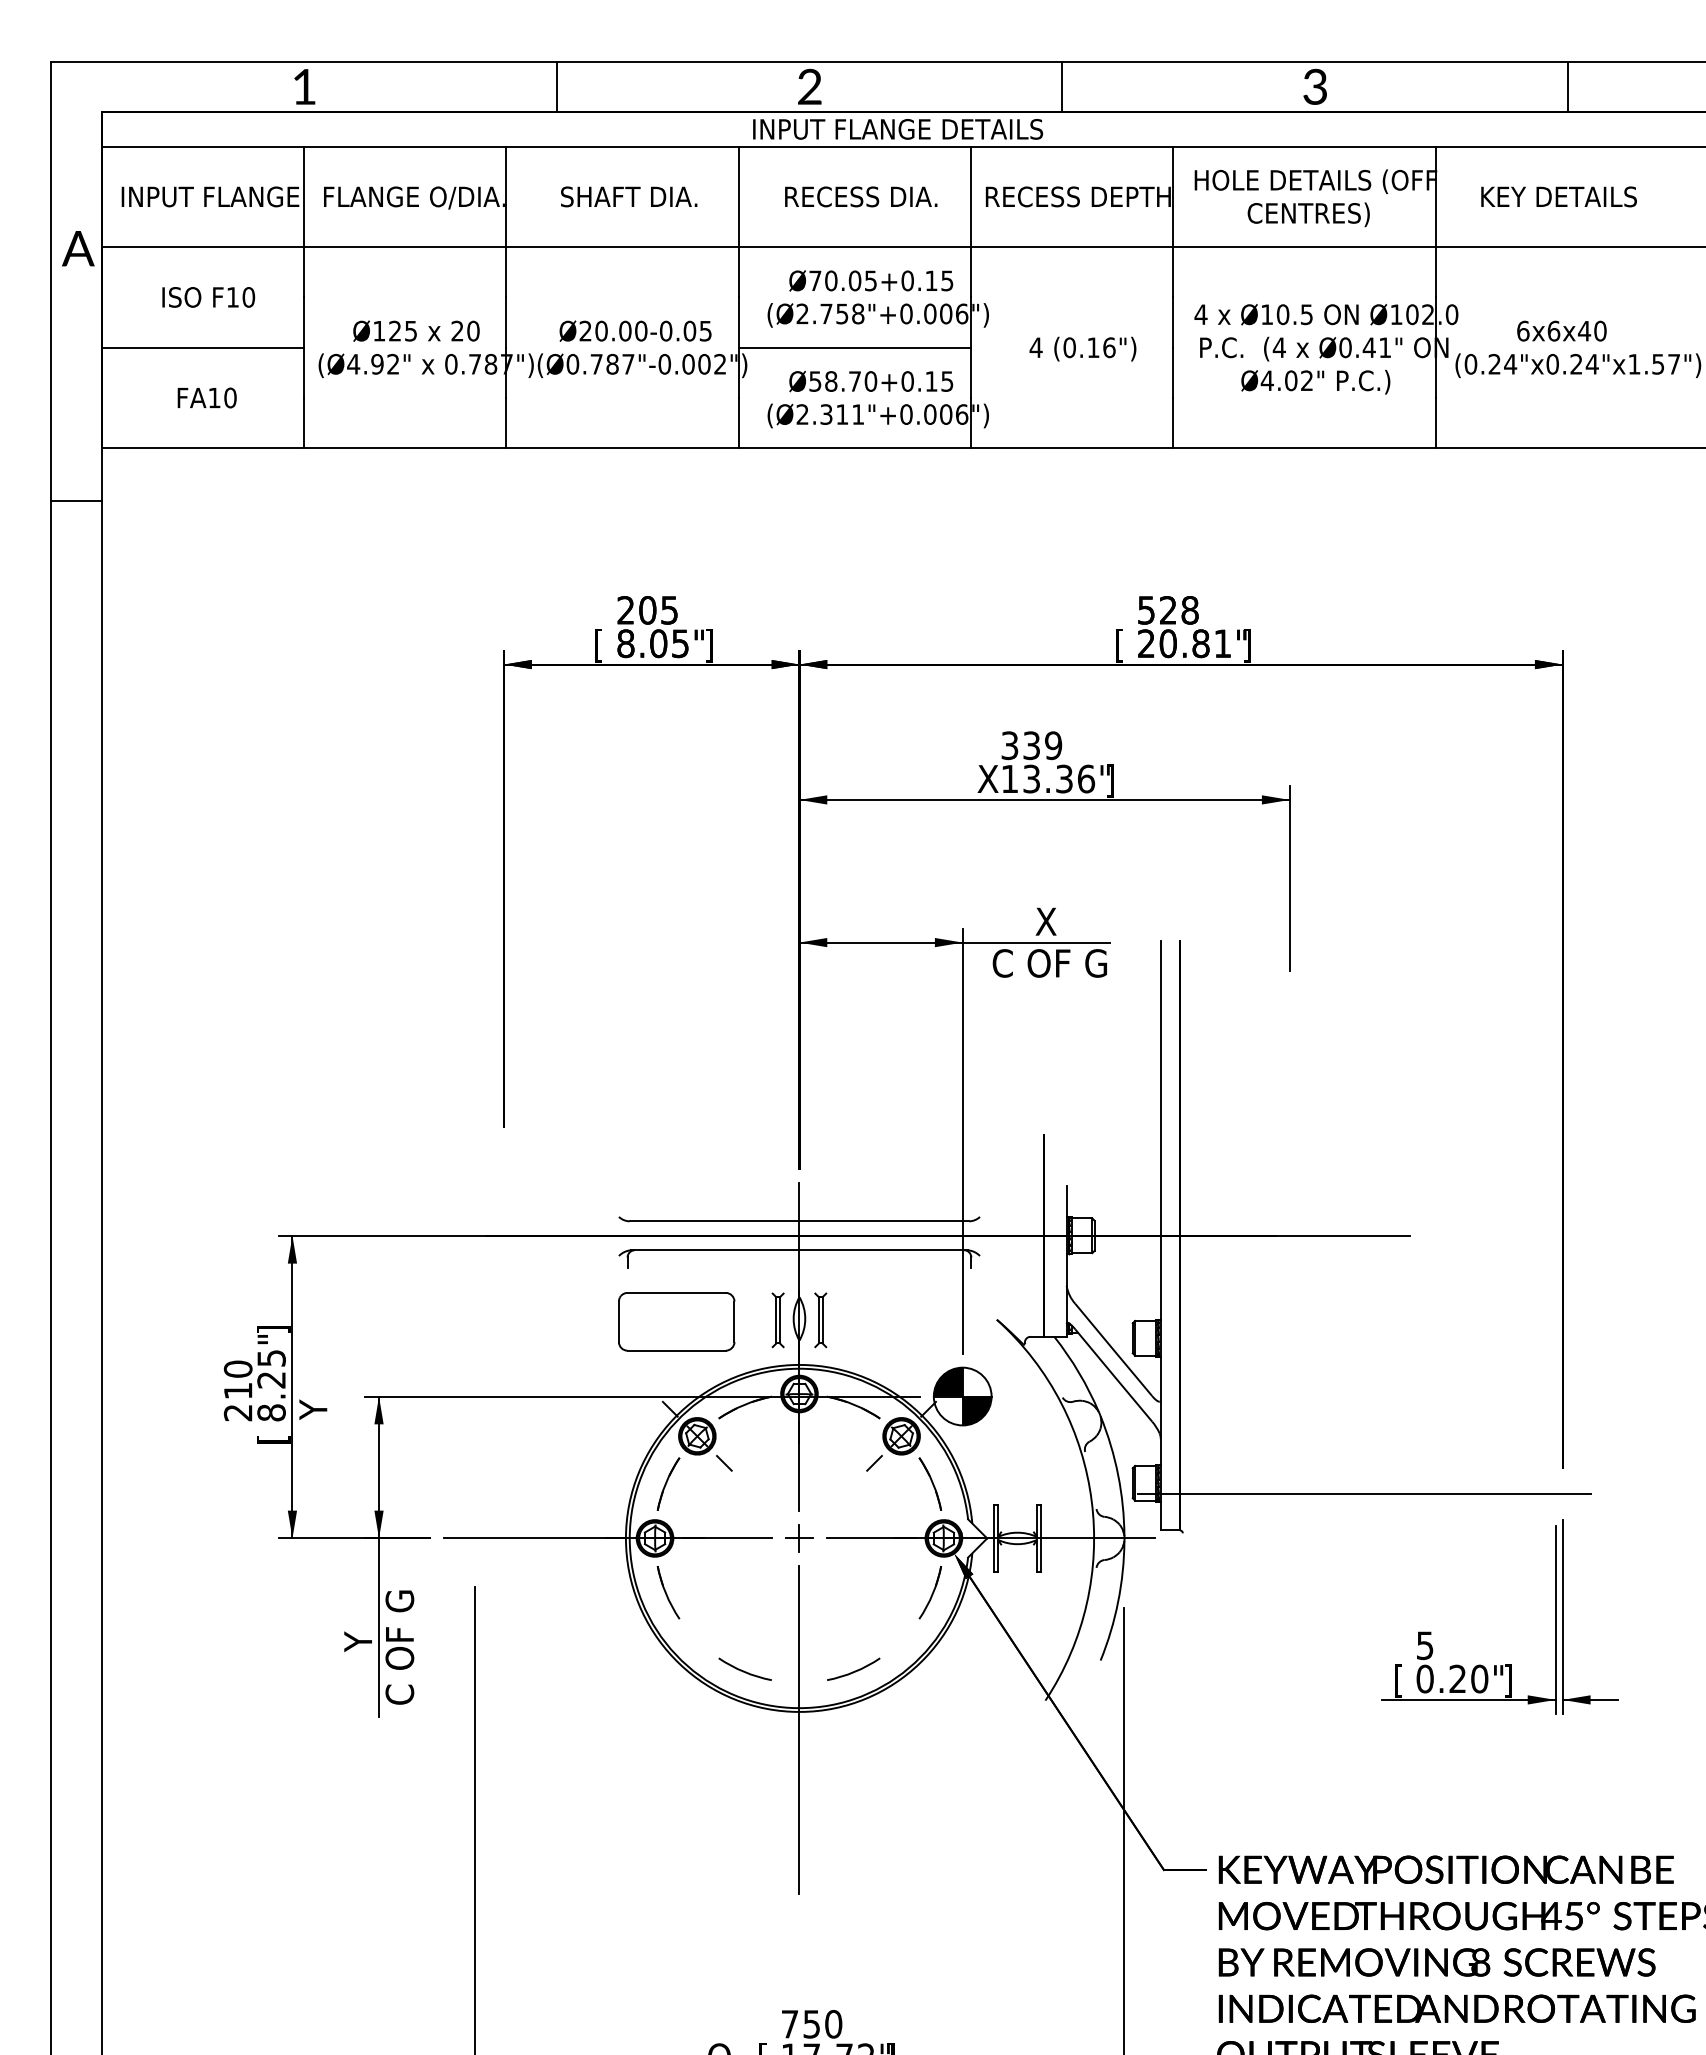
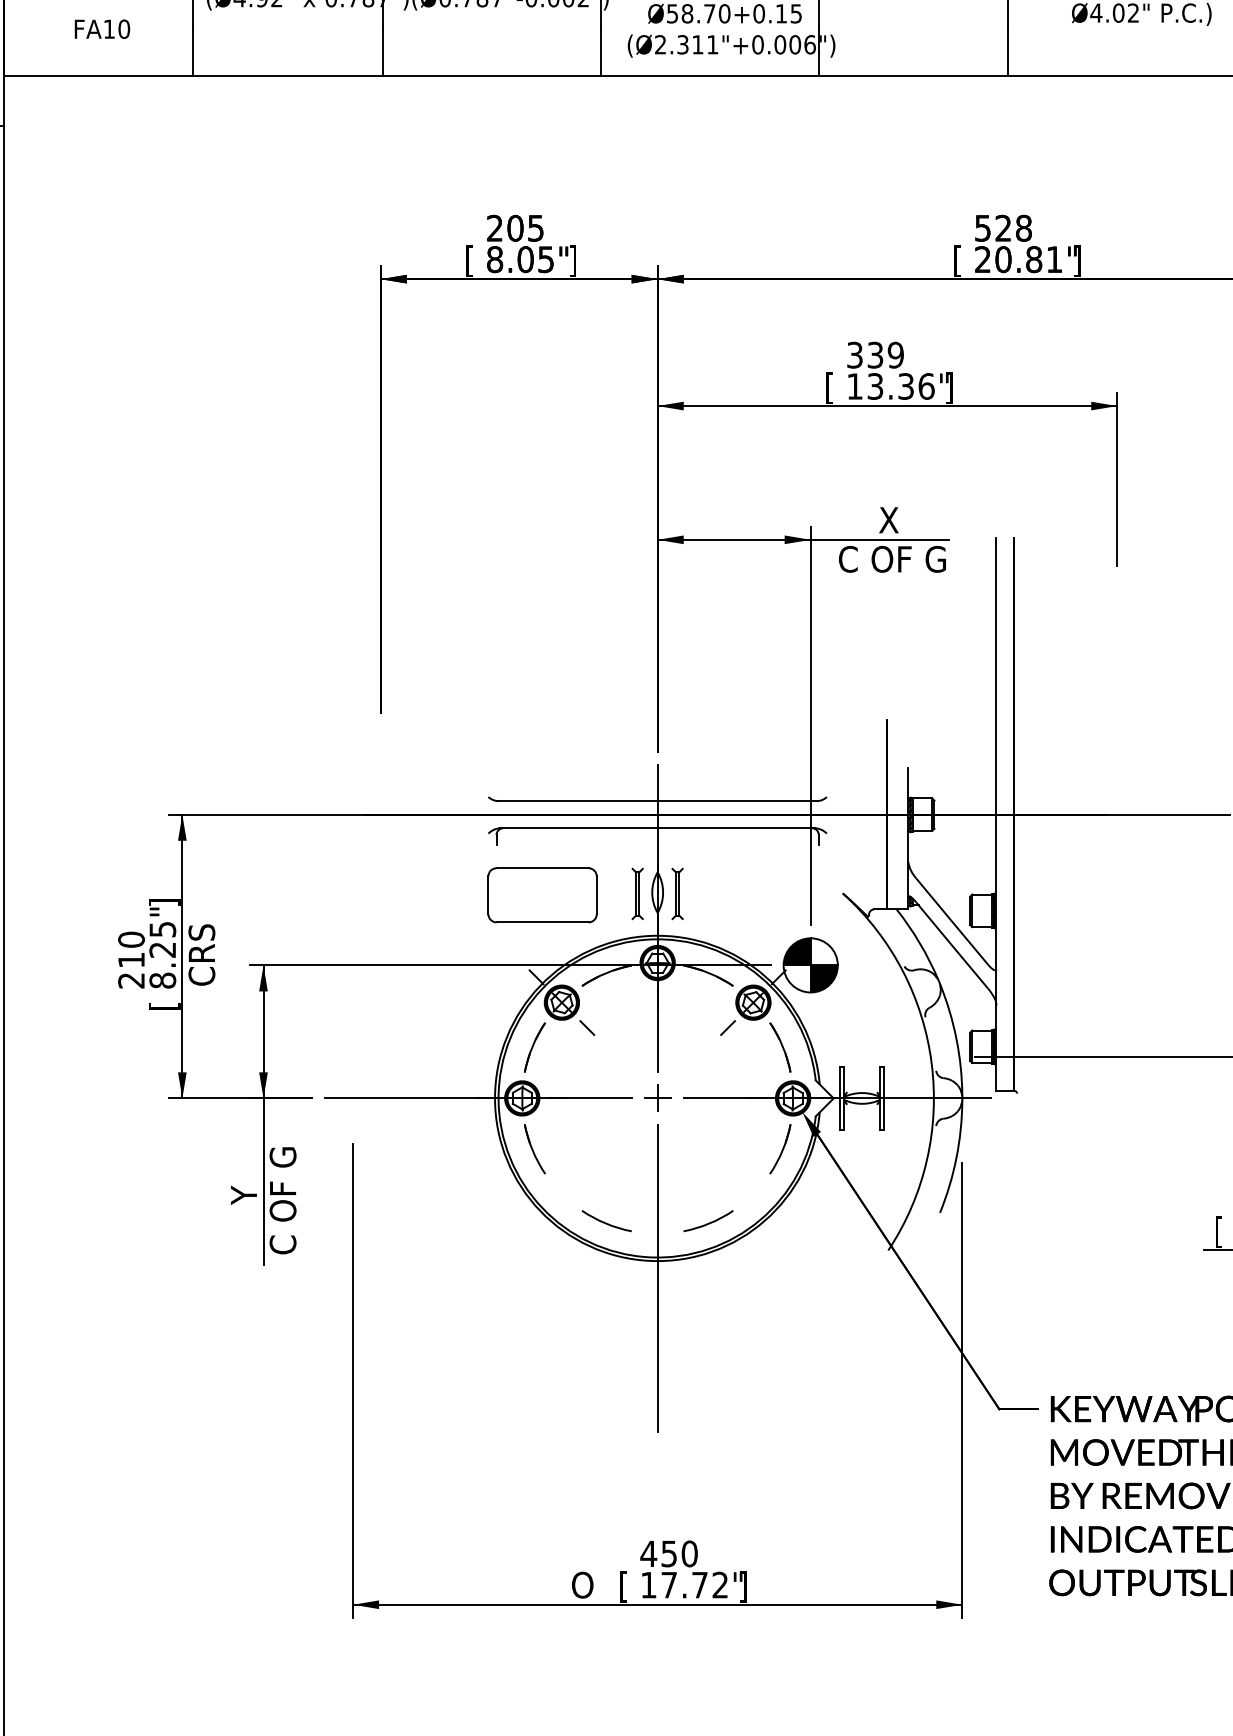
text: (987, 780) -> (833, 387), X -> [
text: (313, 1386) -> (202, 955), Y -> CRS
text: (789, 2024) -> (648, 1554), 750 -> 450

